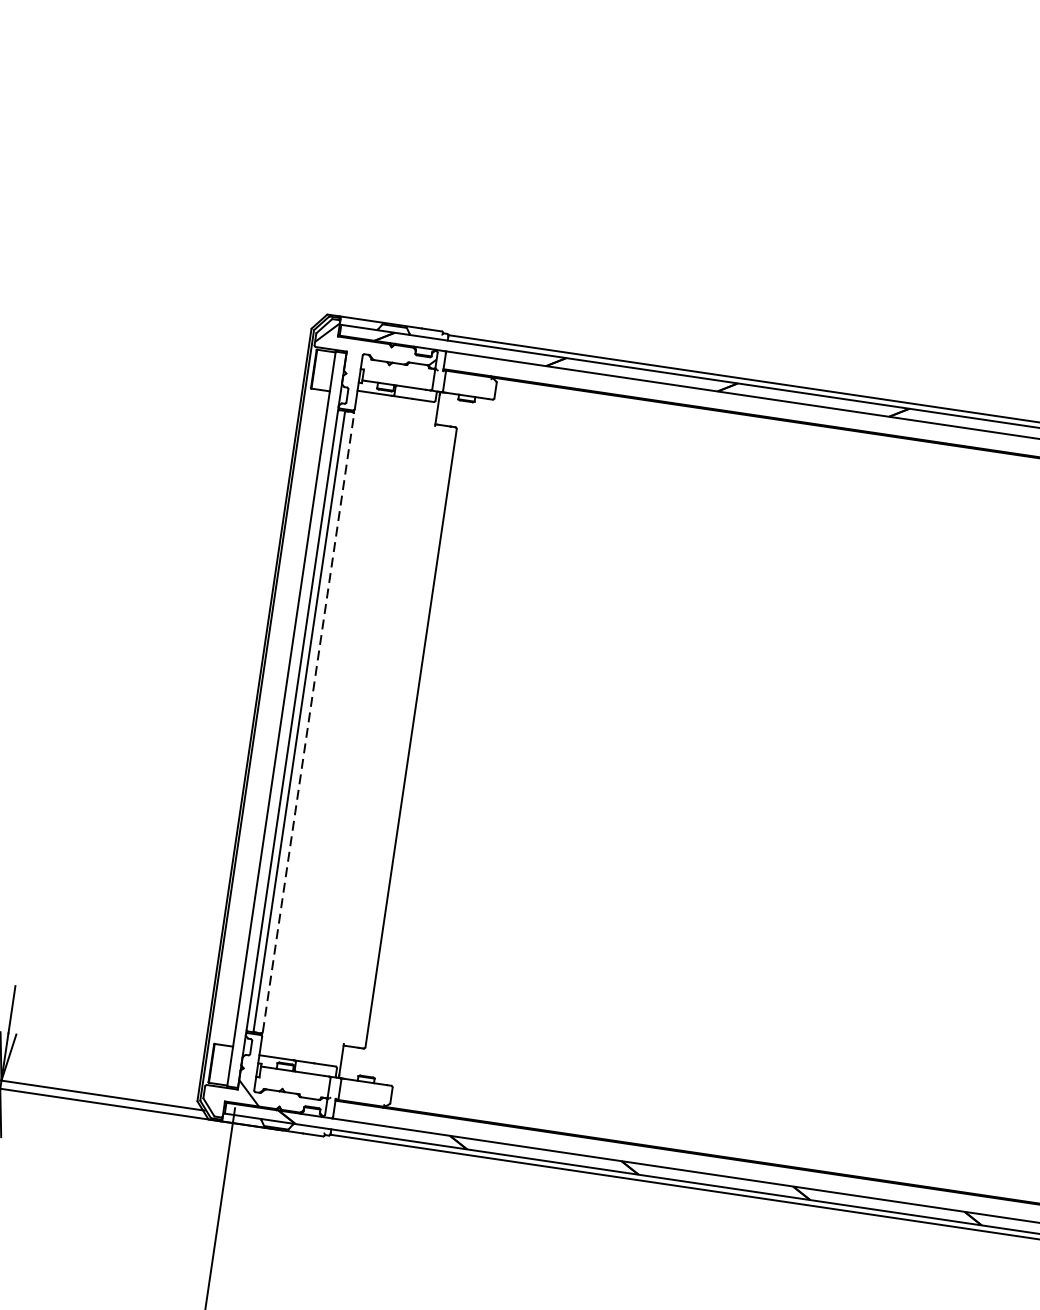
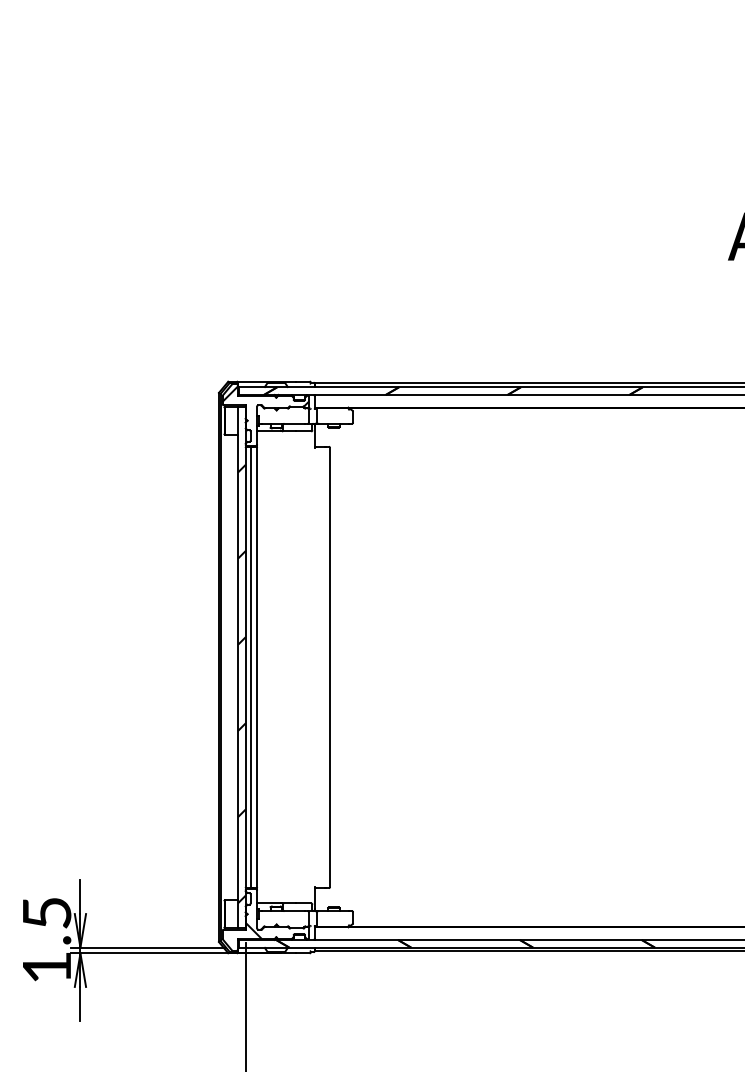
line: (308, 723) -> (257, 667), dashed -> solid
hatch: (283, 742) -> (241, 683), added

